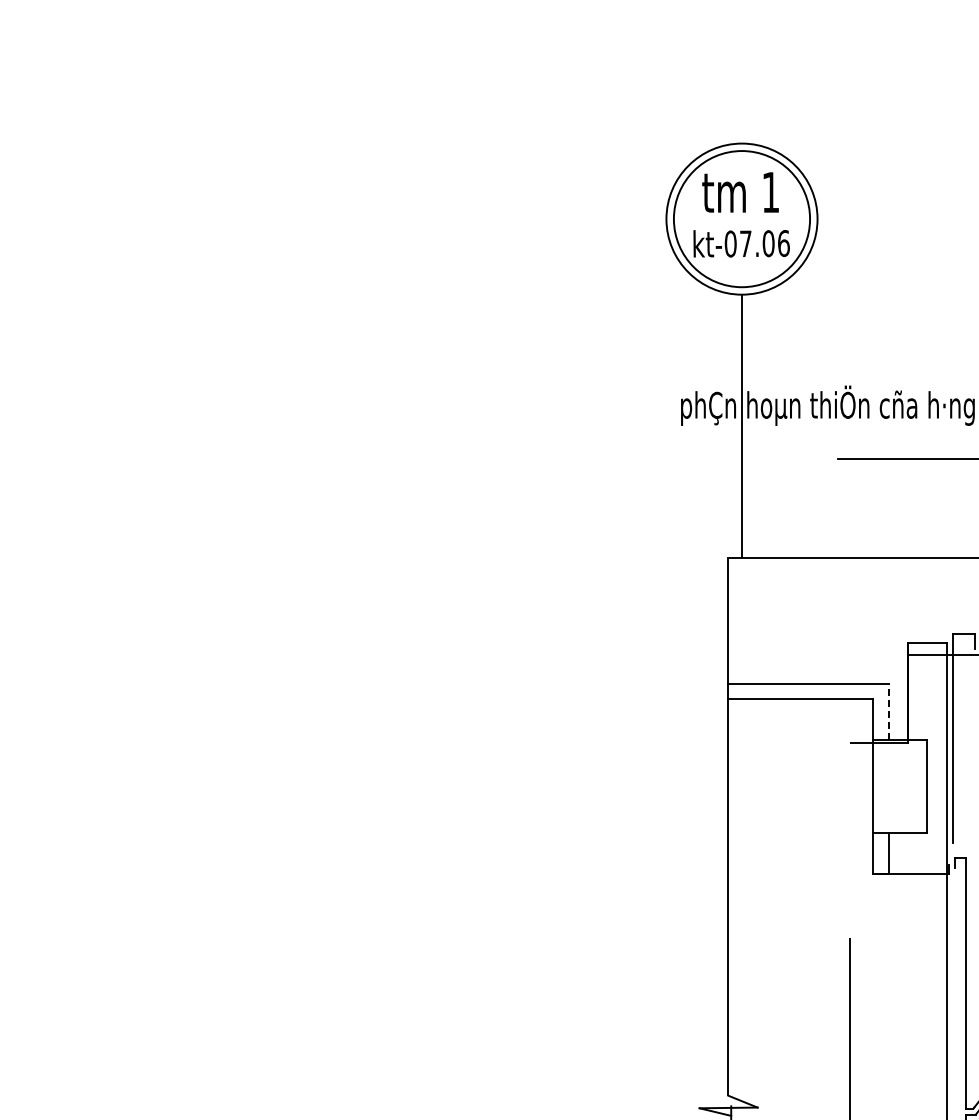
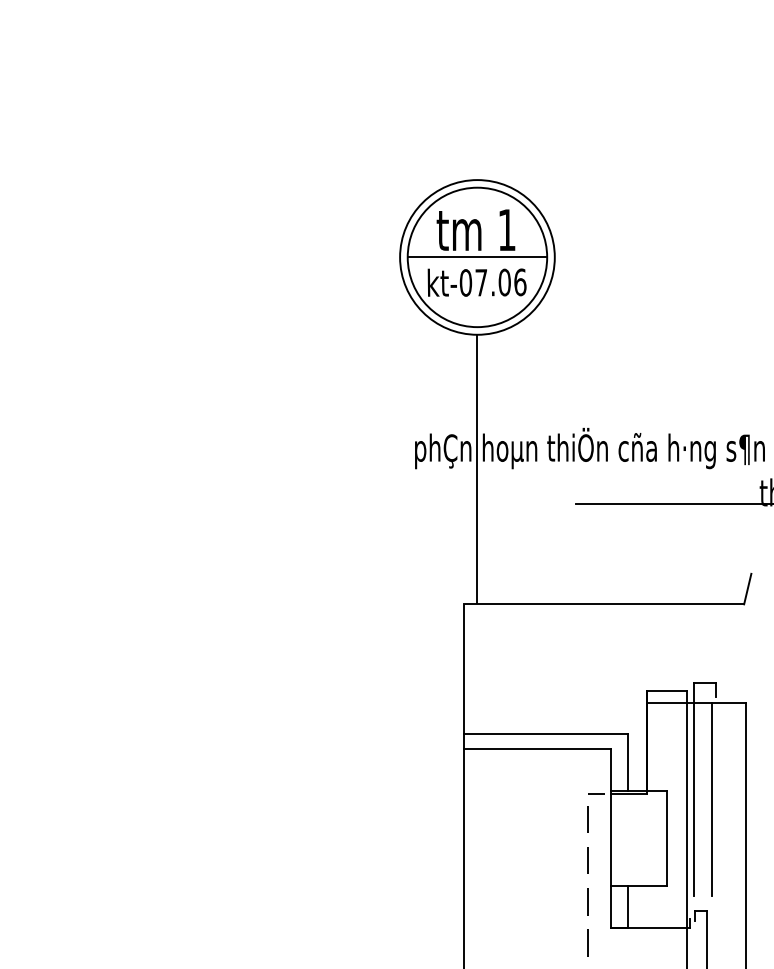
line: (741, 219) -> (476, 257), added
line: (888, 712) -> (627, 762), dashed -> solid
line: (970, 748) -> (711, 799), added

